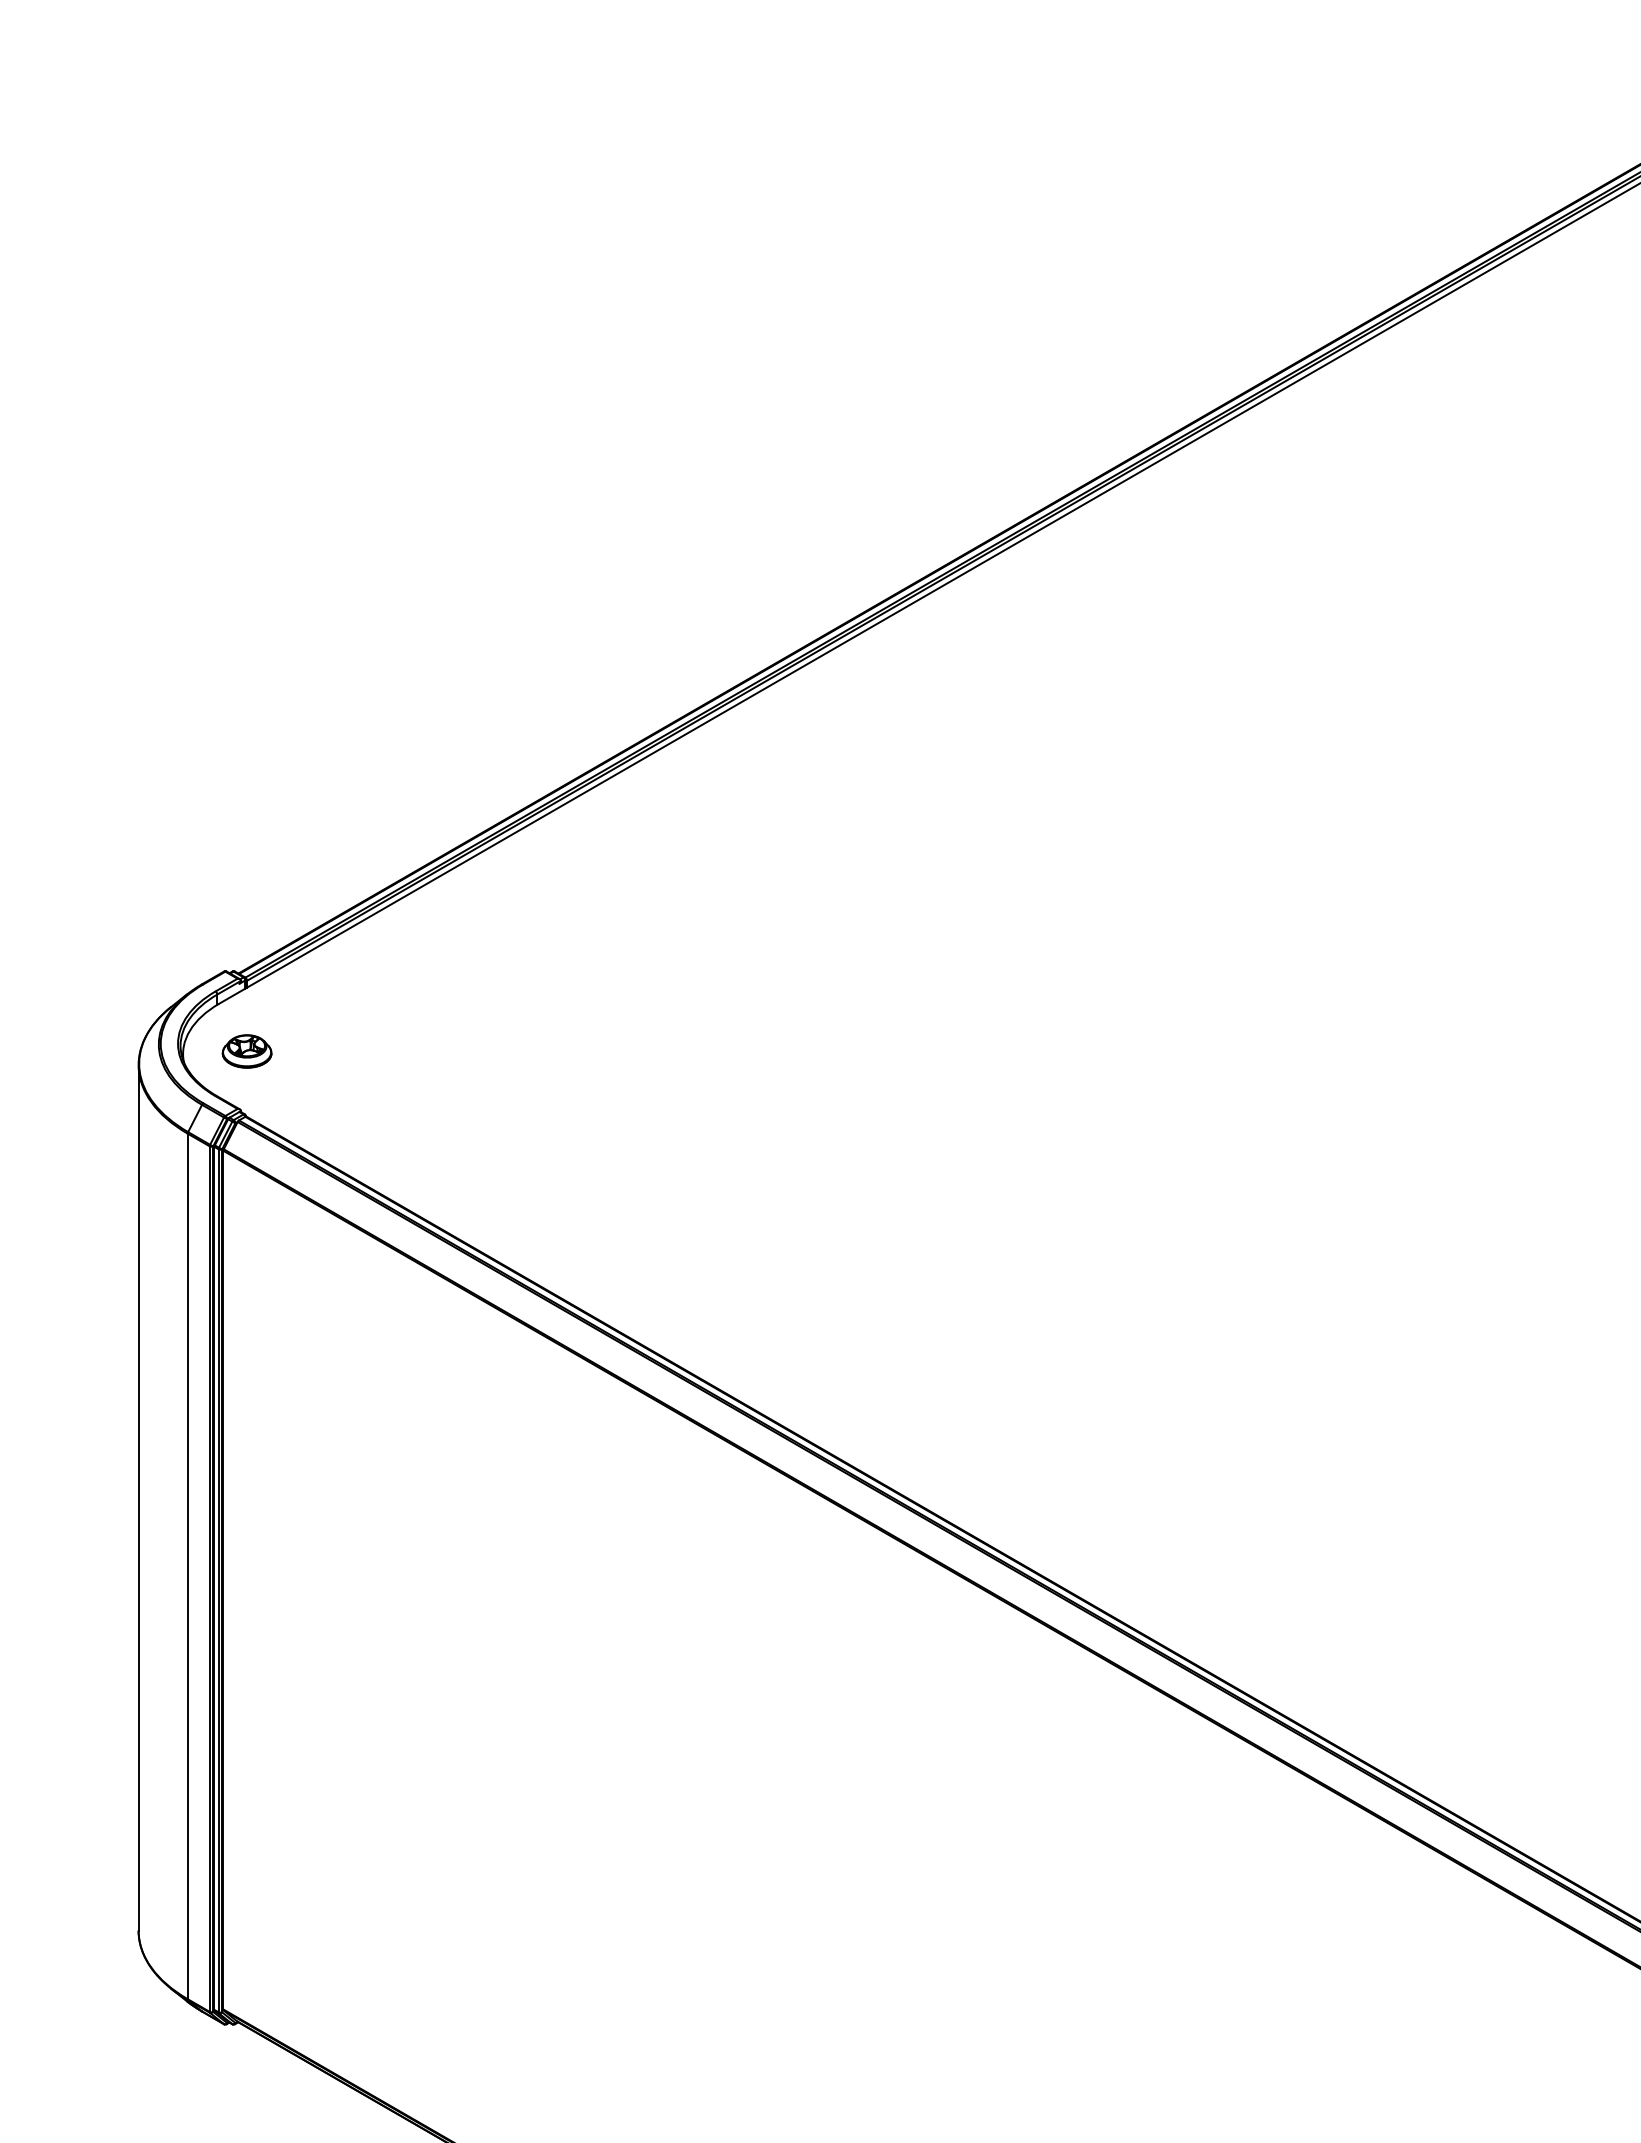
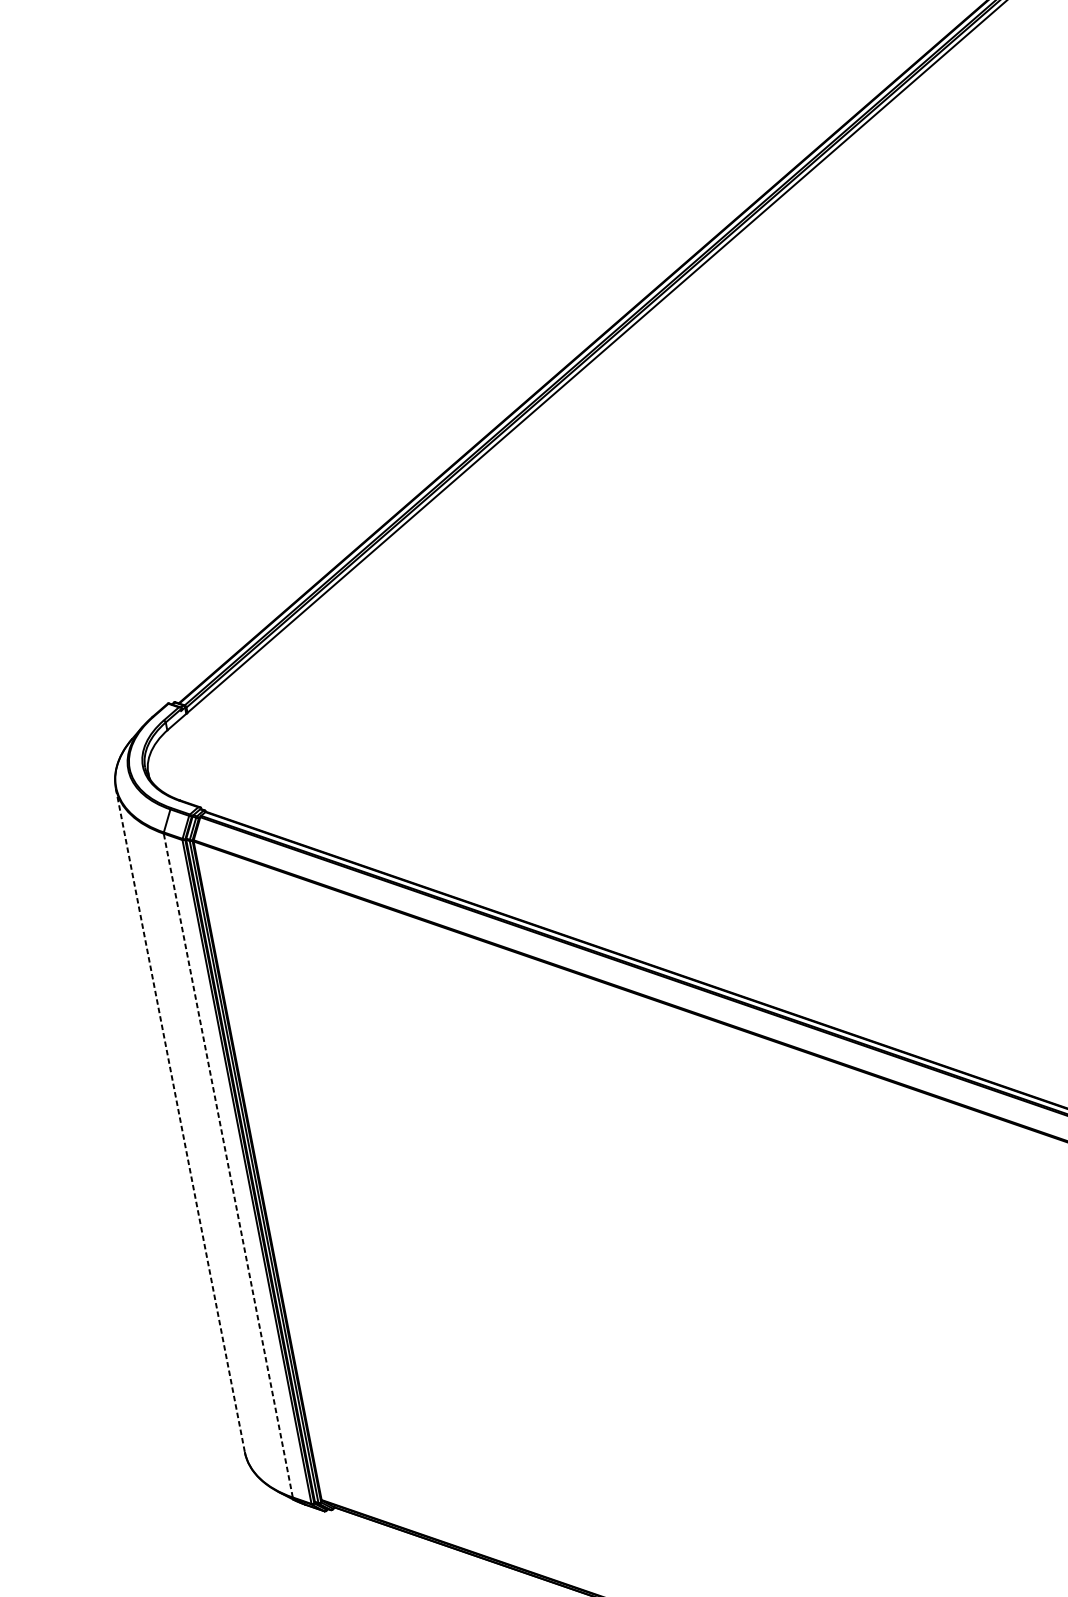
part: (246, 1051) -> (196, 761), removed
line: (138, 1497) -> (180, 1120), solid -> dashed
line: (187, 1566) -> (228, 1165), solid -> dashed

